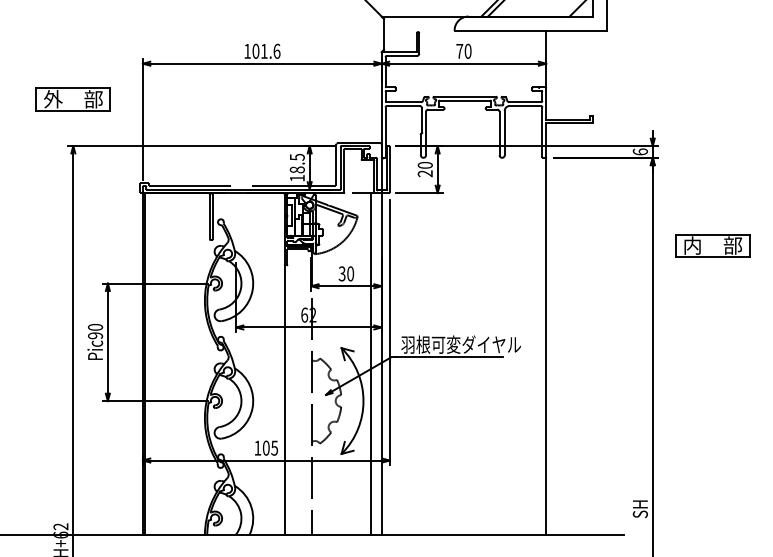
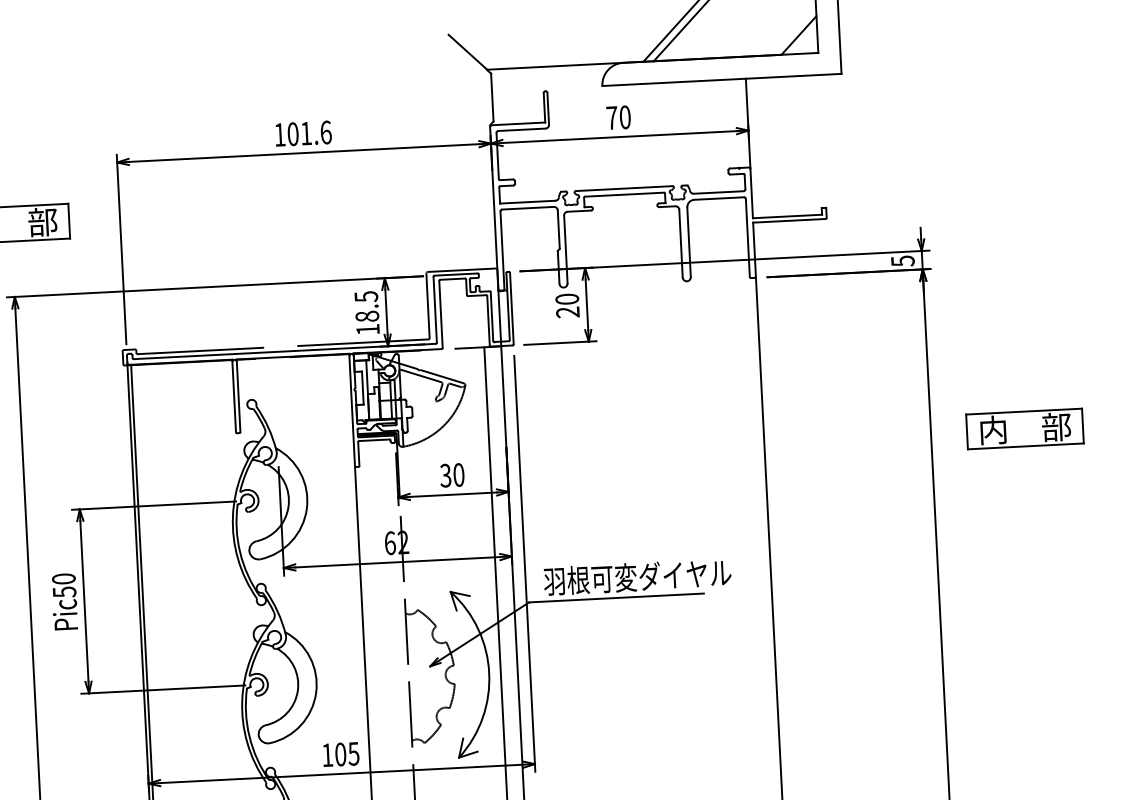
text: (639, 151) -> (901, 260), 6 -> 5
part: (712, 245) -> (1024, 428), moved
text: (95, 335) -> (64, 591), Pic90 -> Pic50

